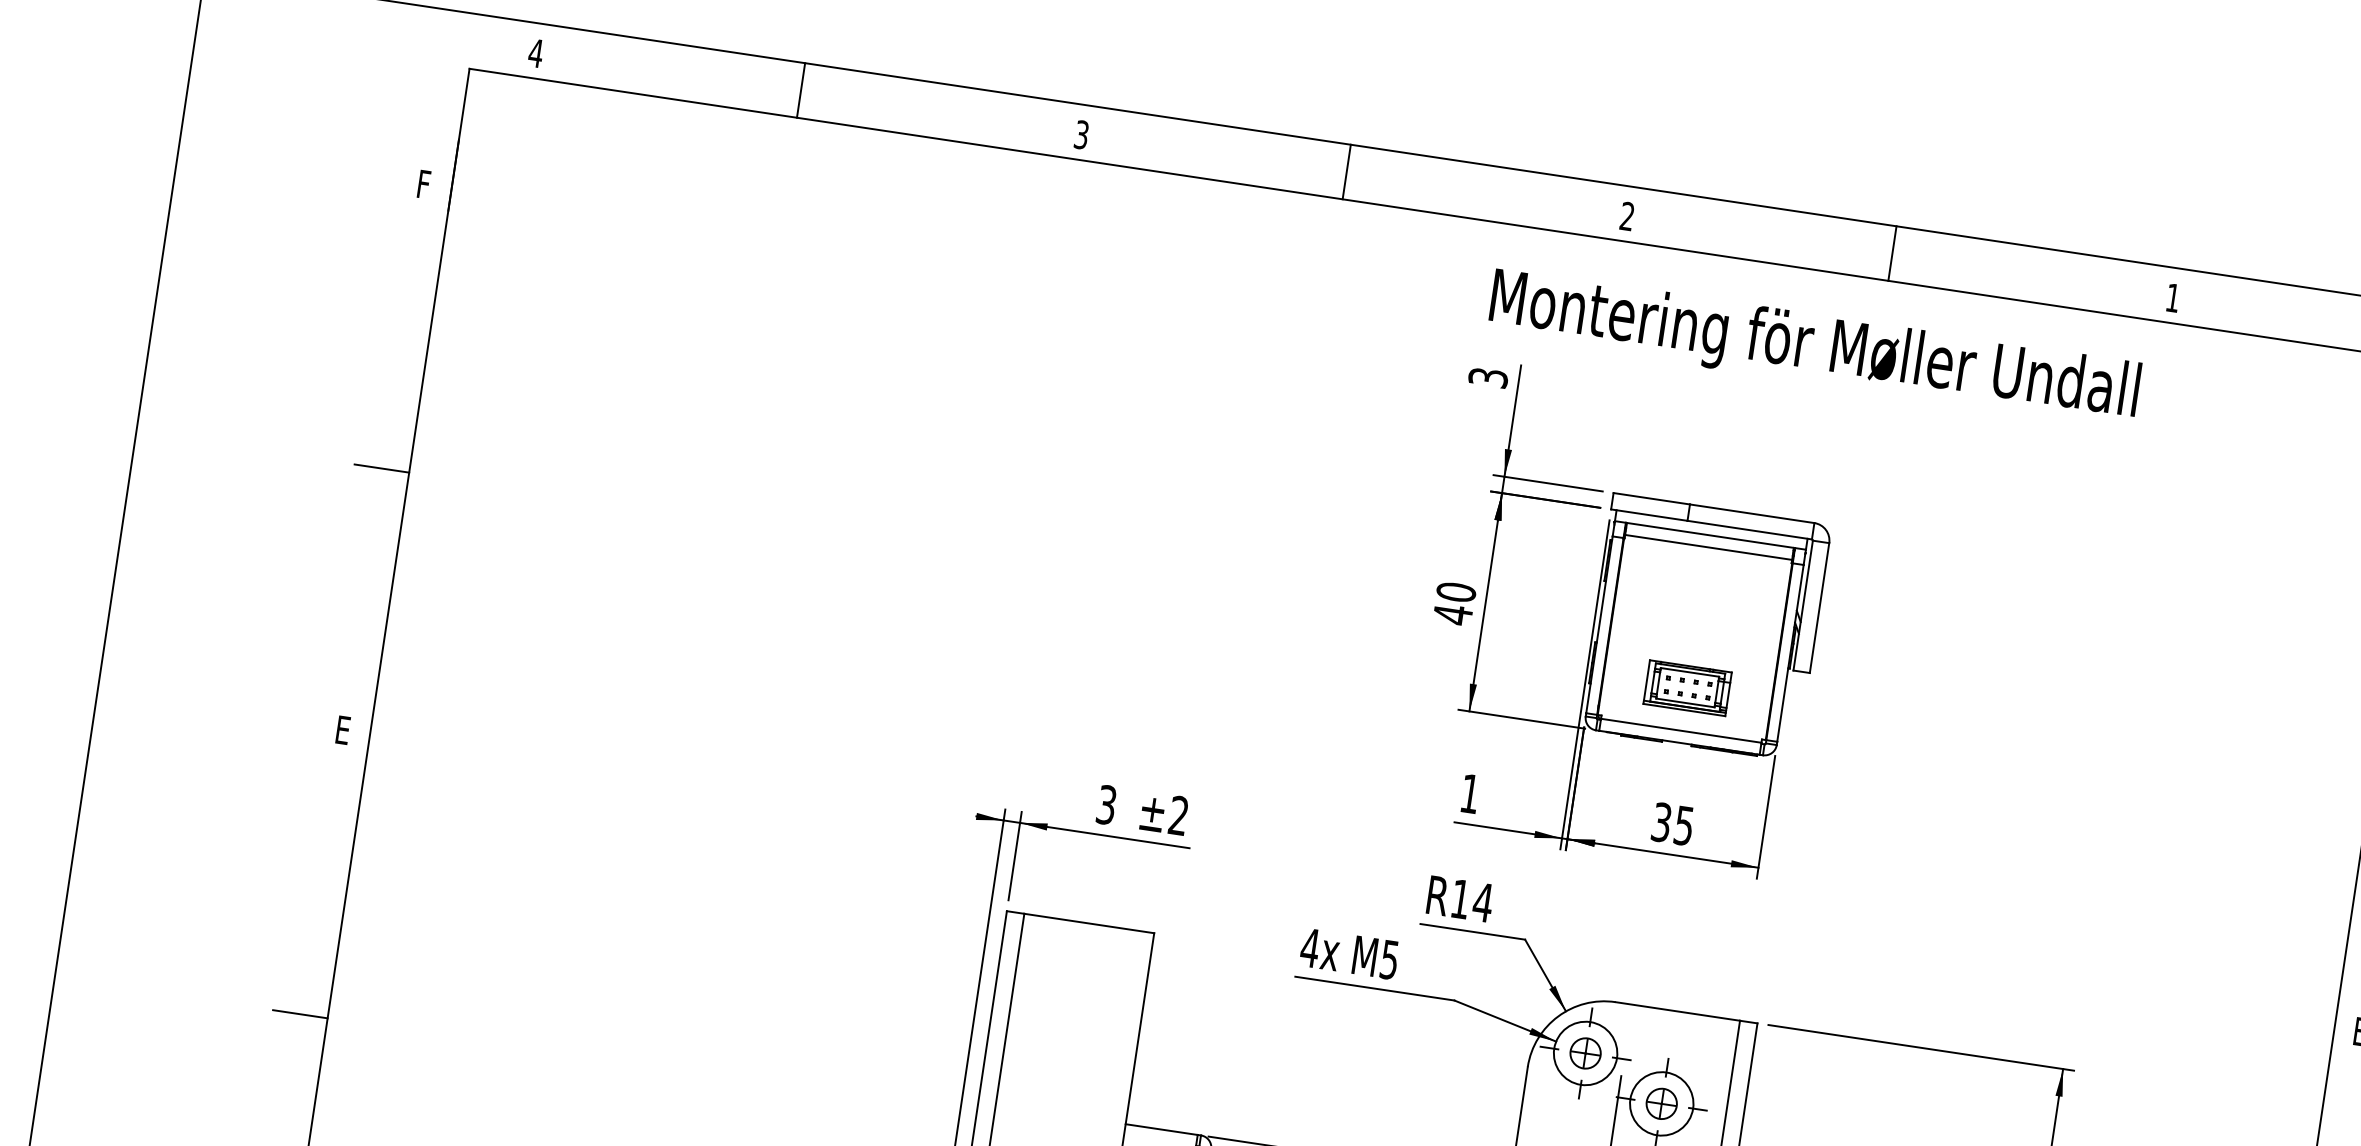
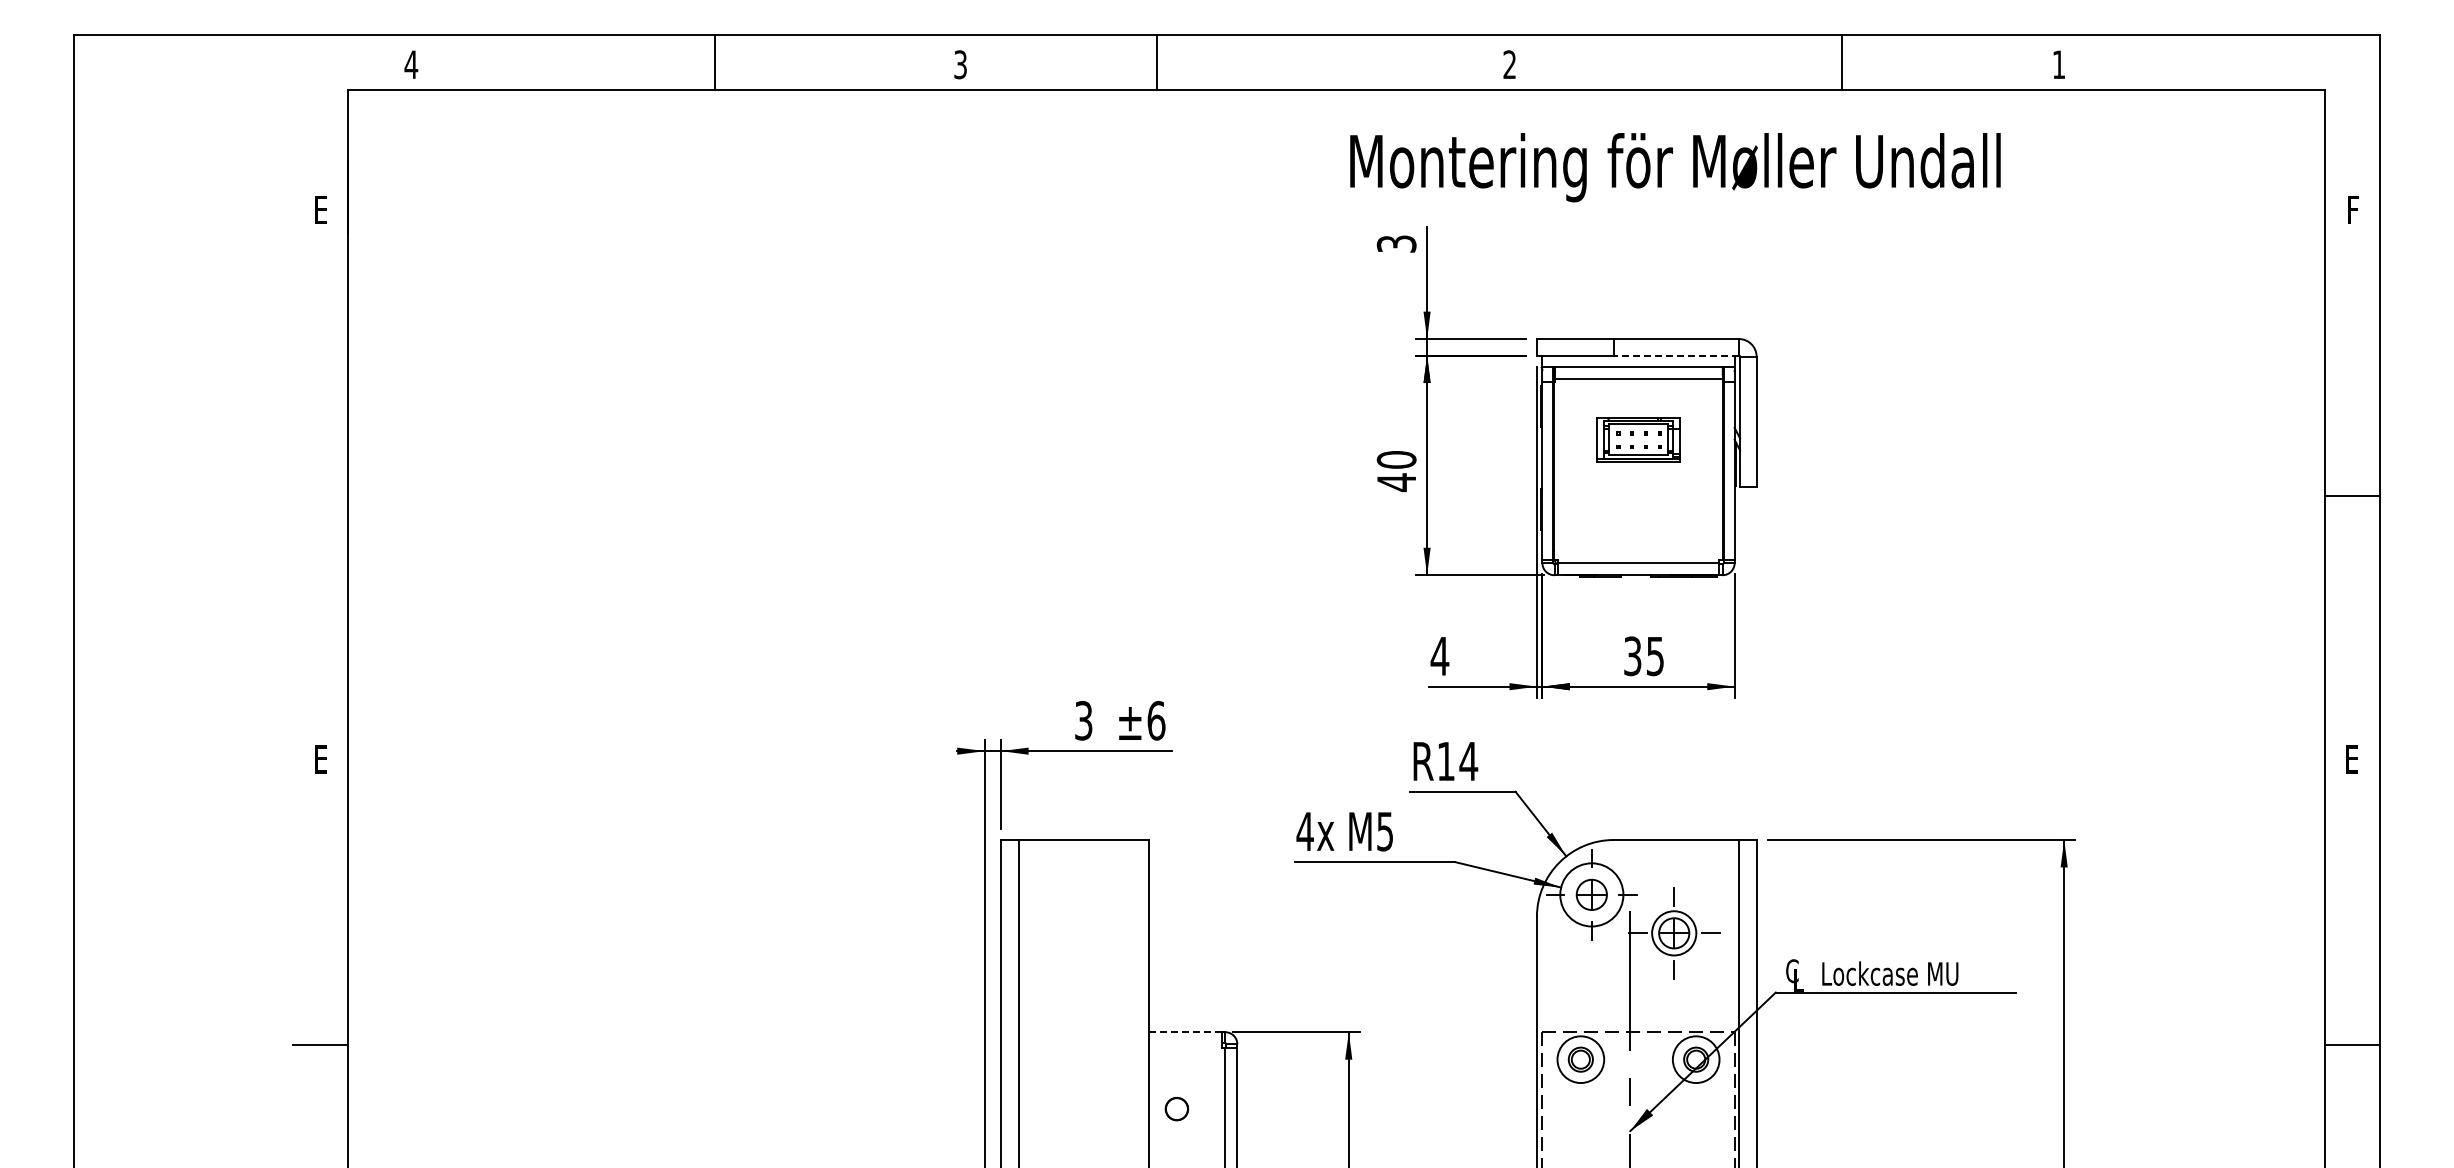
line: (800, 89) -> (714, 61), moved
line: (1347, 171) -> (1157, 61), moved
text: (426, 183) -> (322, 209), F -> E
line: (1892, 252) -> (1842, 61), moved
text: (1814, 348) -> (1675, 167), moved
line: (381, 468) -> (320, 496), removed
line: (1749, 530) -> (1676, 355), solid -> dashed
part: (1687, 687) -> (1638, 439), moved
text: (1469, 793) -> (1439, 656), 1 -> 4
text: (1178, 815) -> (1156, 720), ±2 -> ±6
circle: (1661, 1102) -> (1673, 932), size x0.7
line: (1161, 1129) -> (1185, 1032), solid -> dashed

